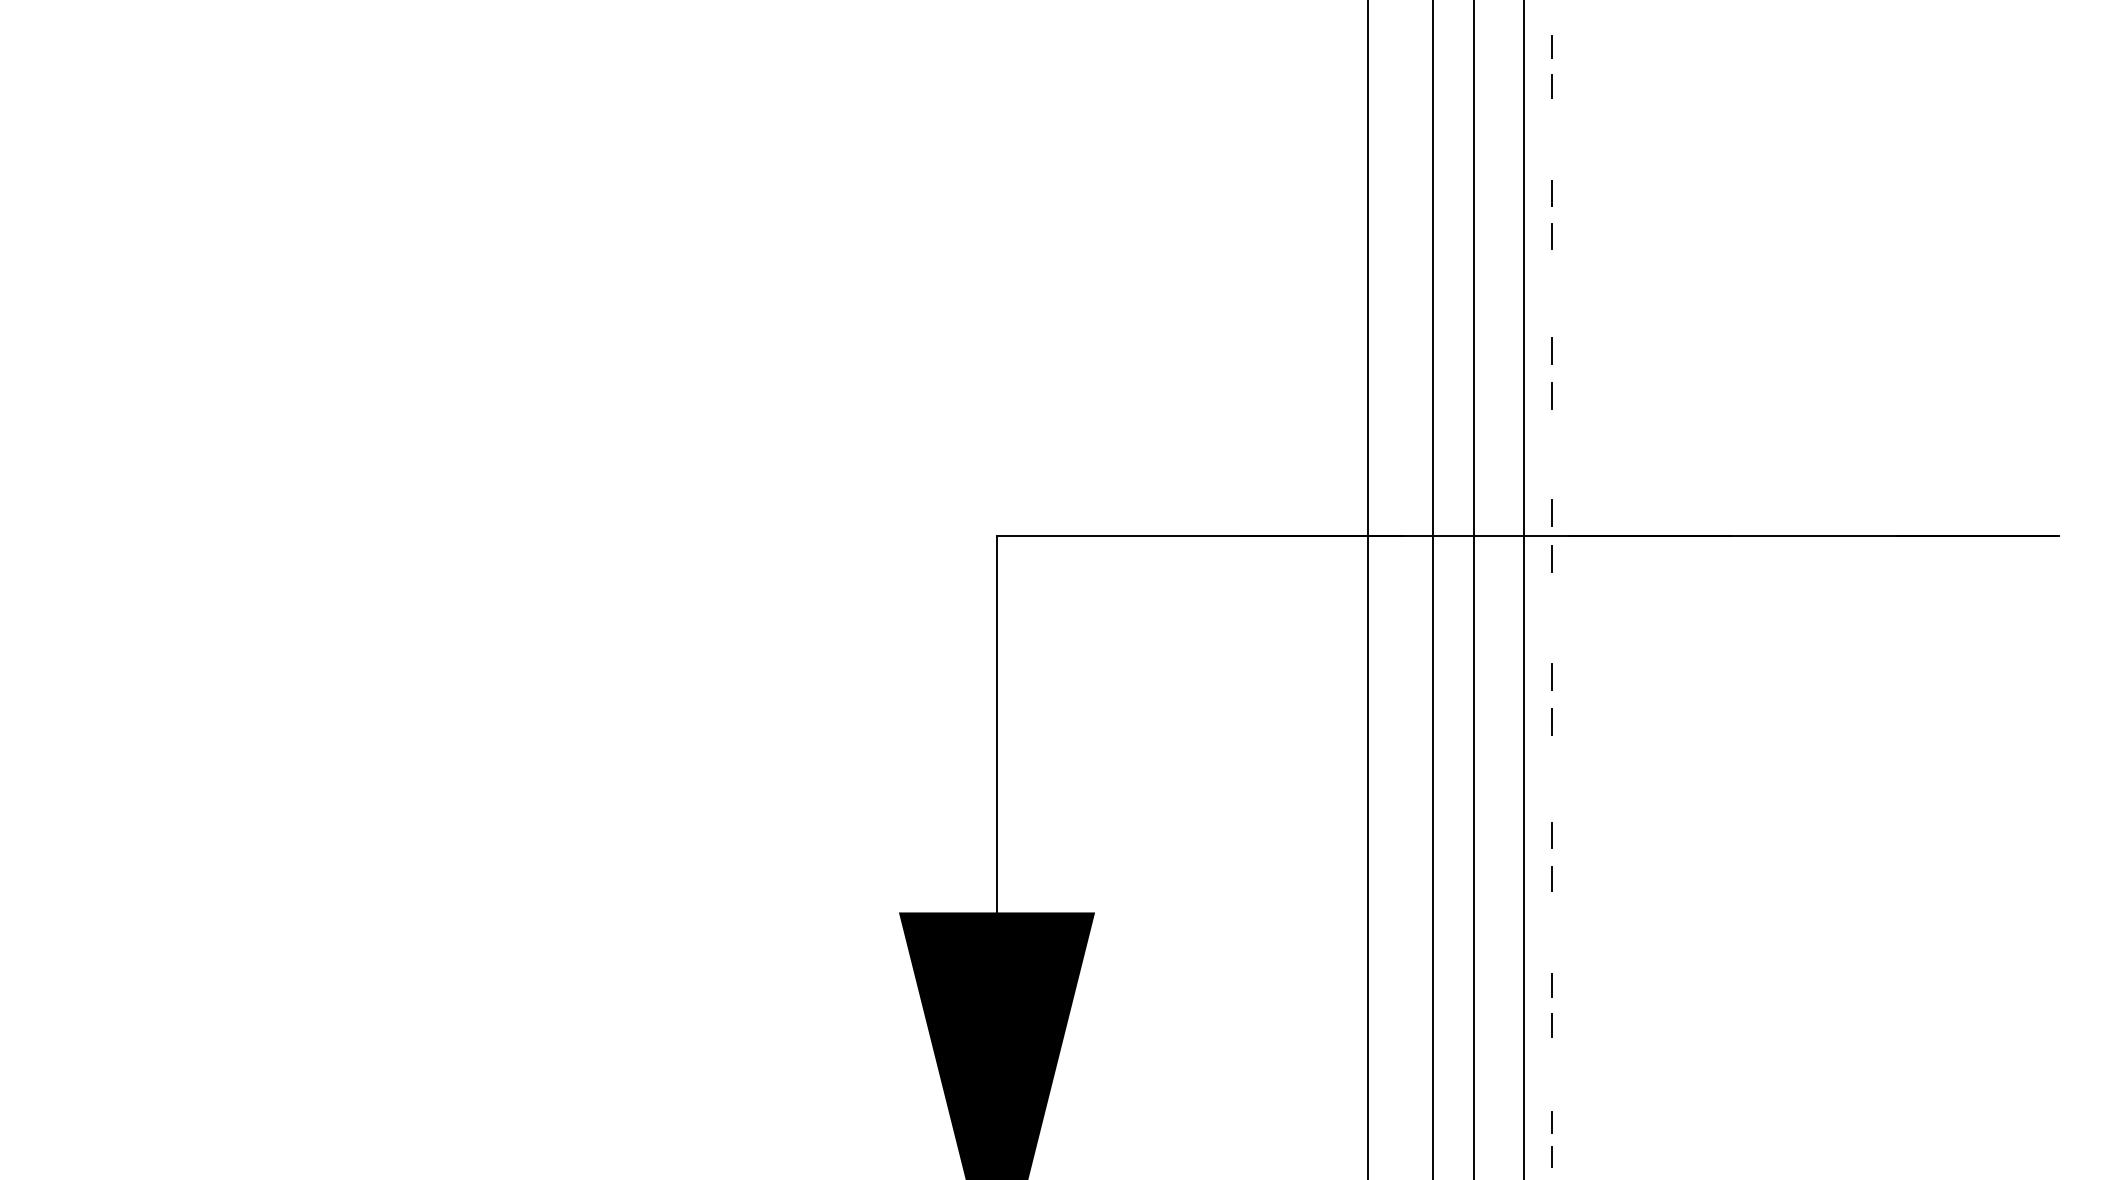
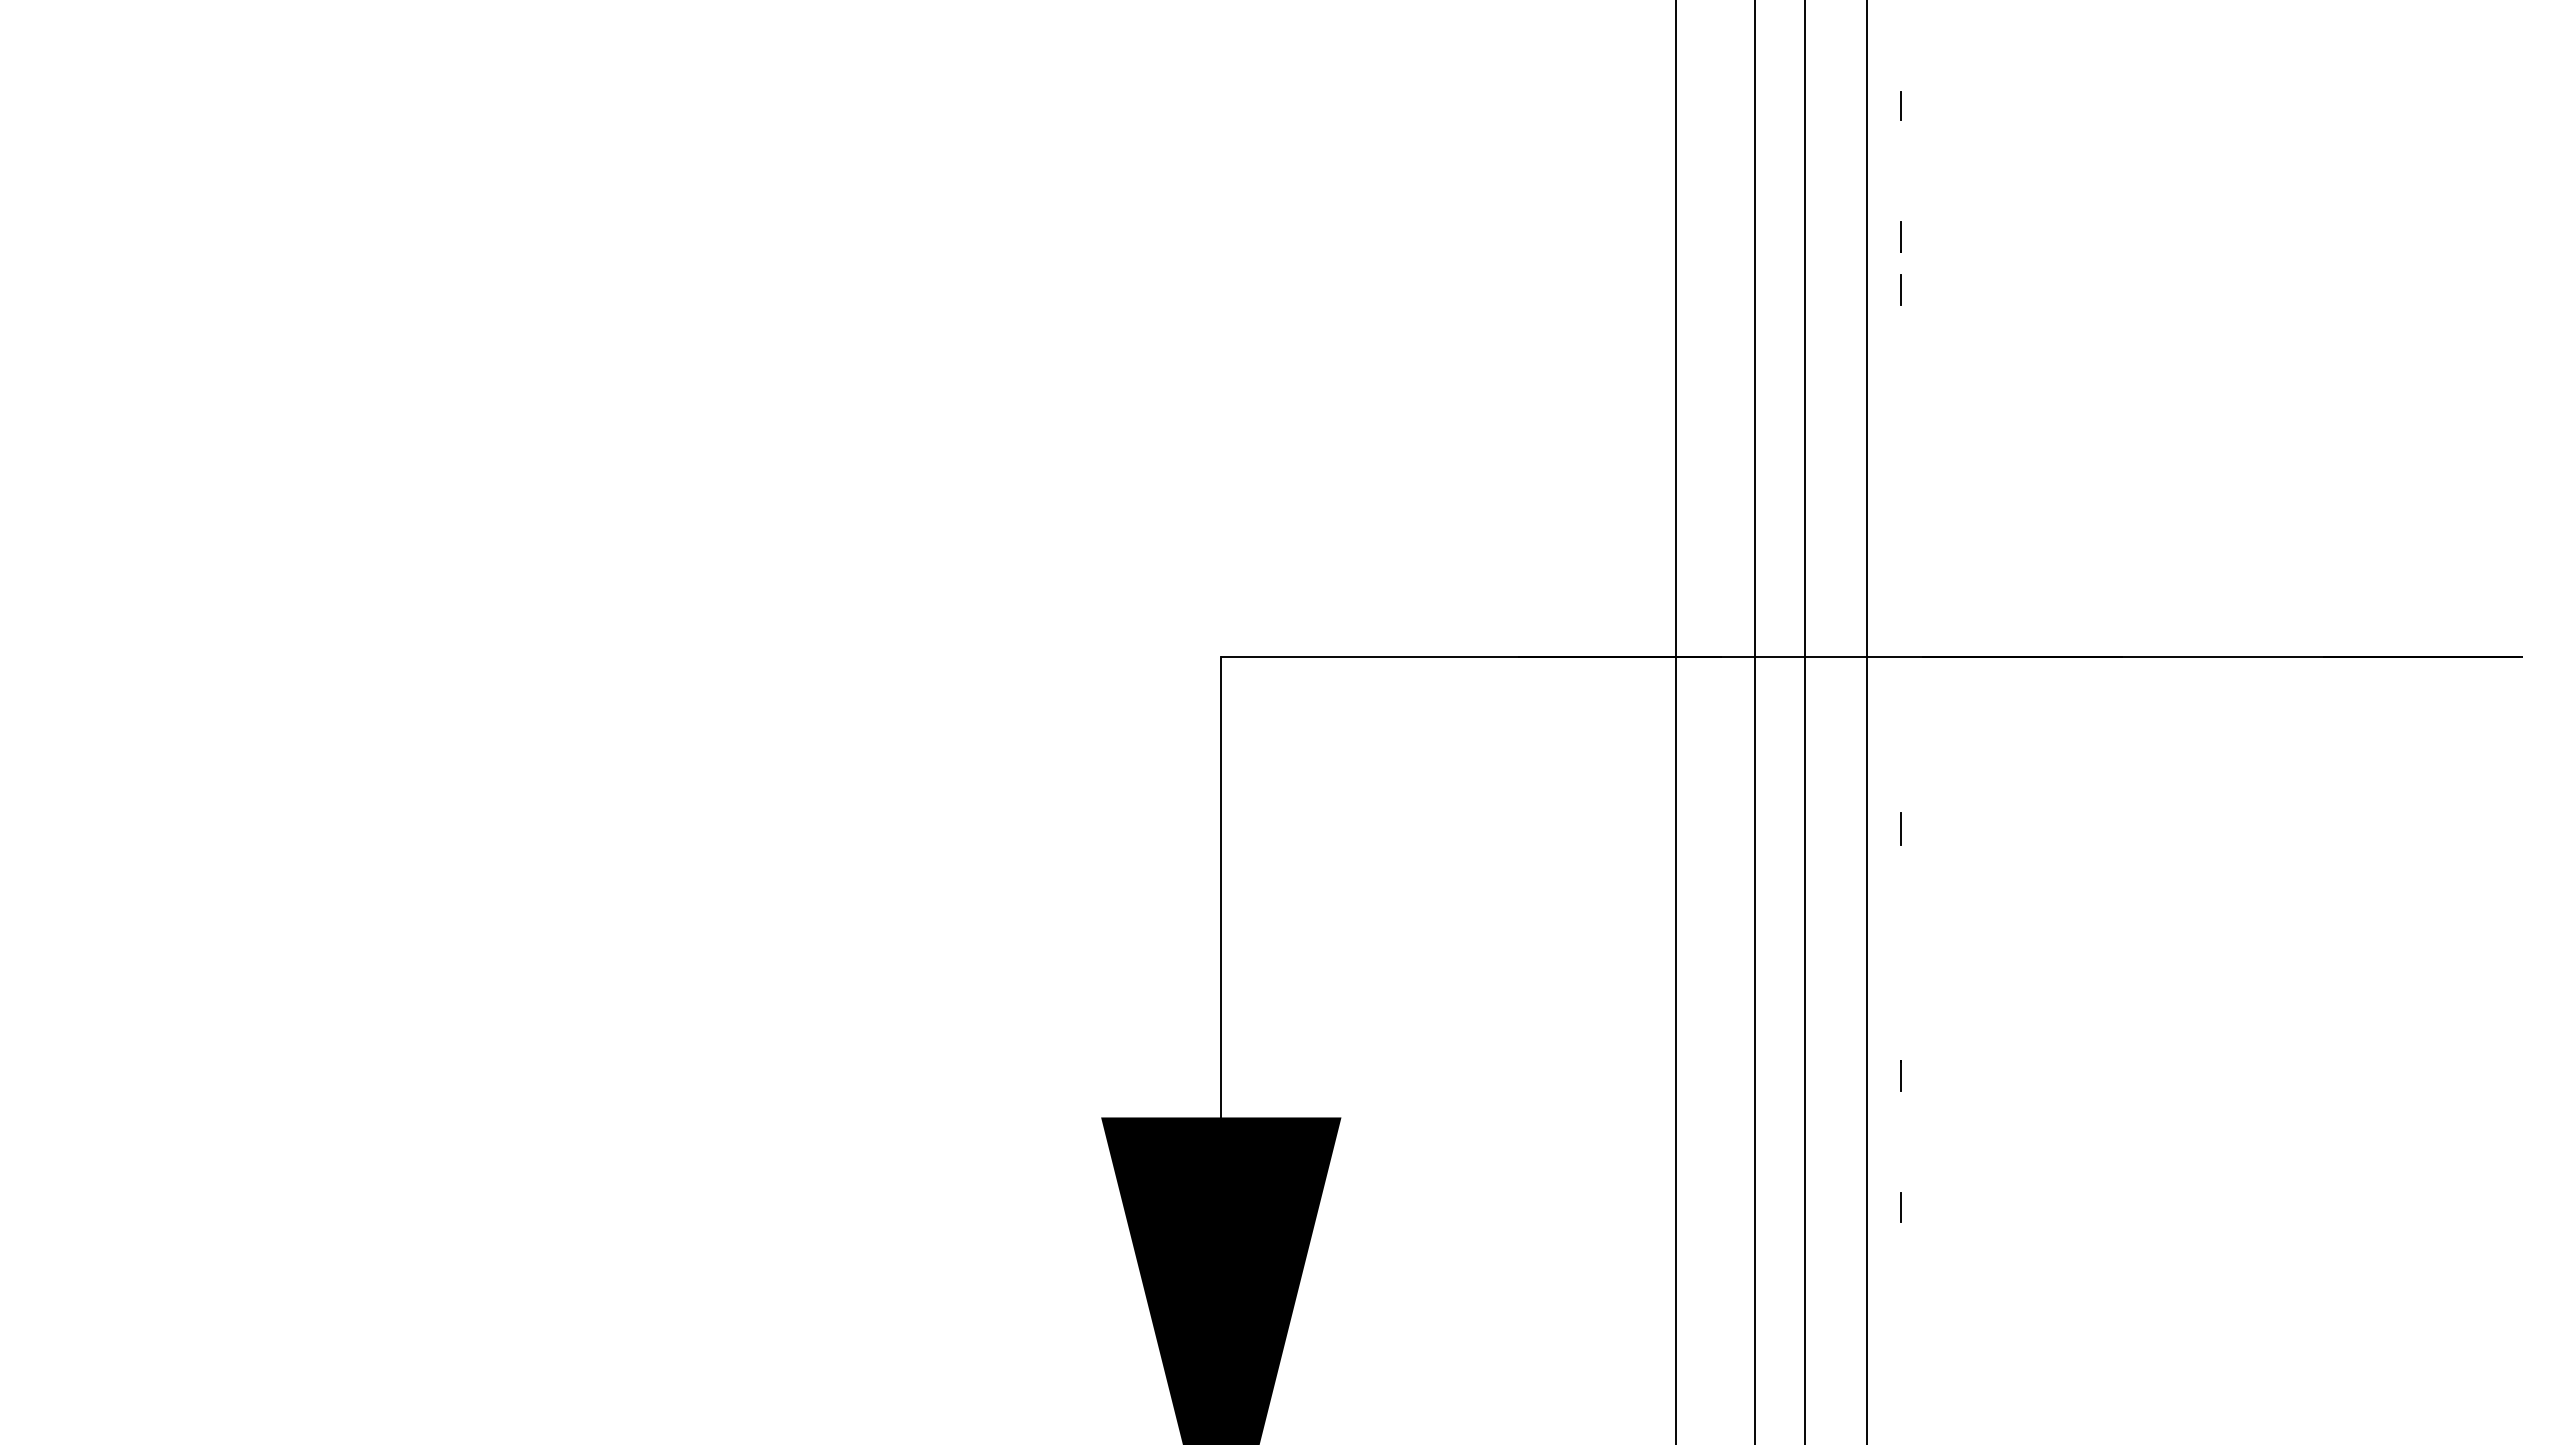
line: (1552, 47) -> (1901, 57), removed
line: (1552, 350) -> (1901, 429), removed
line: (1552, 395) -> (1901, 484), removed
line: (1552, 513) -> (1901, 628), removed
line: (1552, 558) -> (1901, 684), removed
line: (1552, 721) -> (1901, 883), removed
line: (1552, 835) -> (1901, 1023), removed
line: (1552, 1025) -> (1901, 1255), removed
line: (1552, 1122) -> (1901, 1374), removed
line: (1552, 1157) -> (1901, 1417), removed

